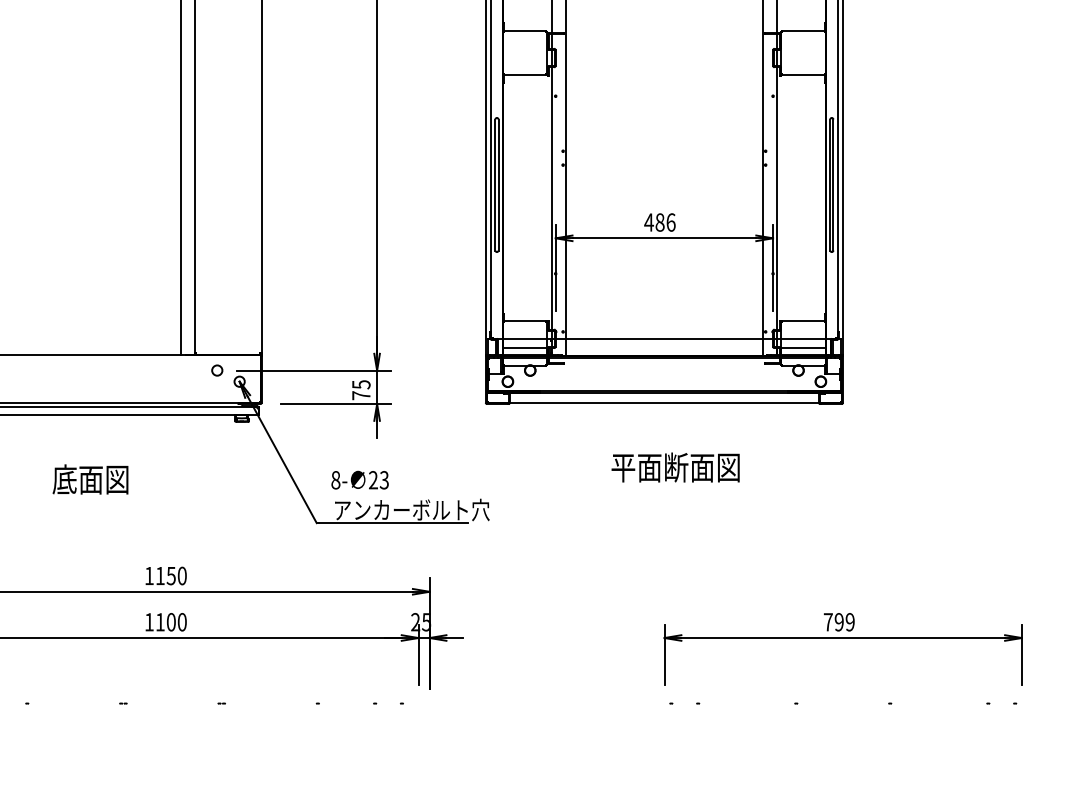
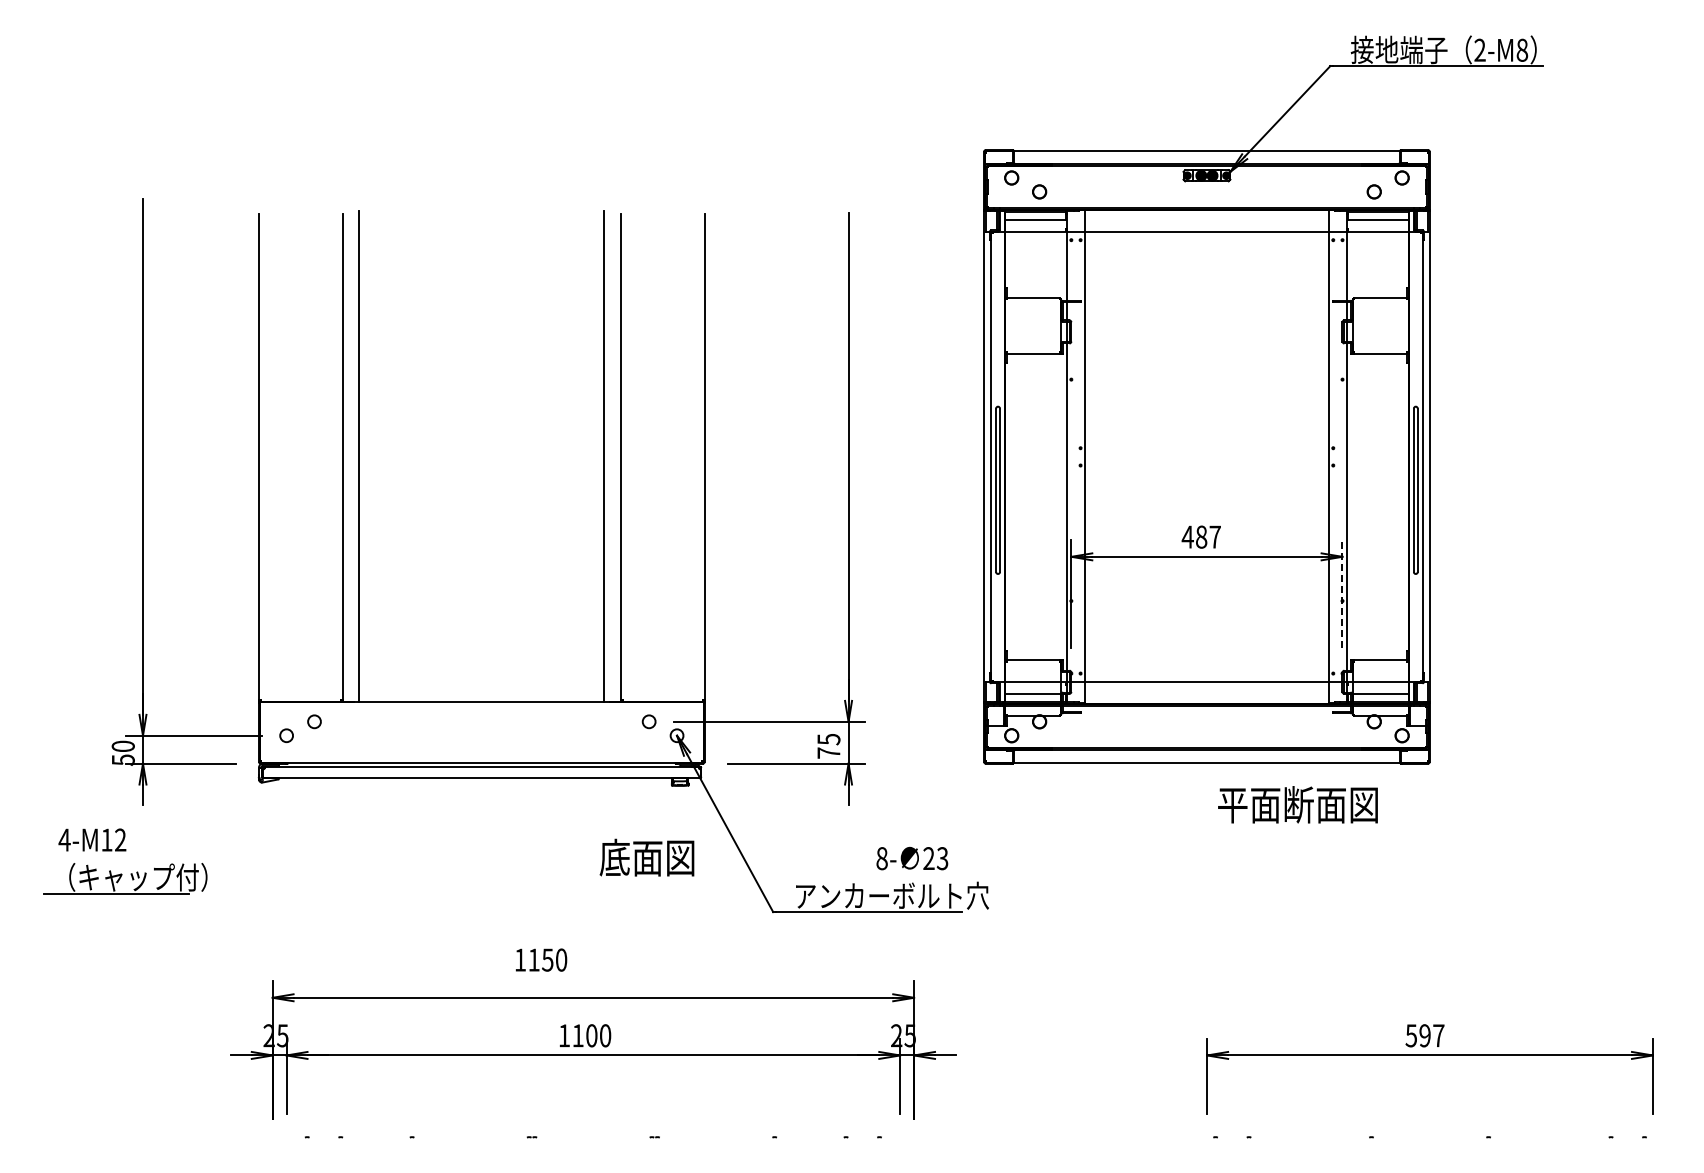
text: (671, 222) -> (1215, 536), 486 -> 487
line: (773, 267) -> (1342, 593), solid -> dashed
text: (675, 467) -> (1297, 804), moved
text: (90, 479) -> (646, 857), moved
text: (360, 480) -> (912, 858), moved
text: (166, 575) -> (541, 959), moved
text: (838, 622) -> (1424, 1035), 799 -> 597

